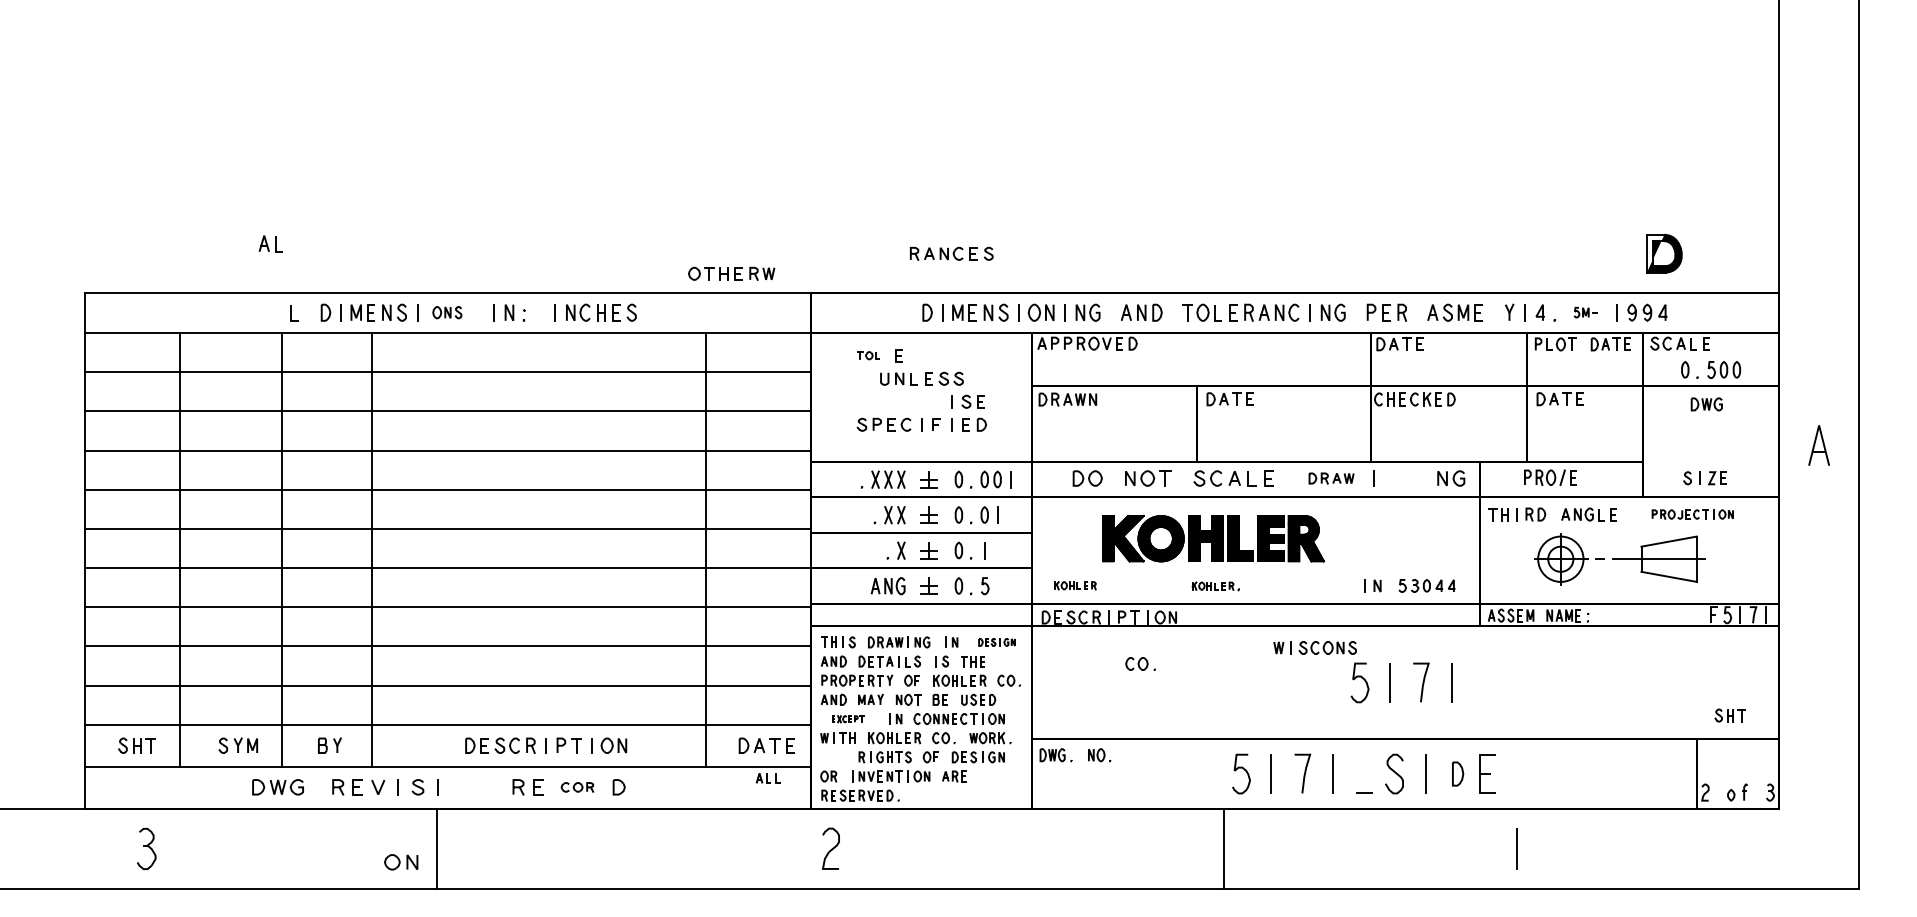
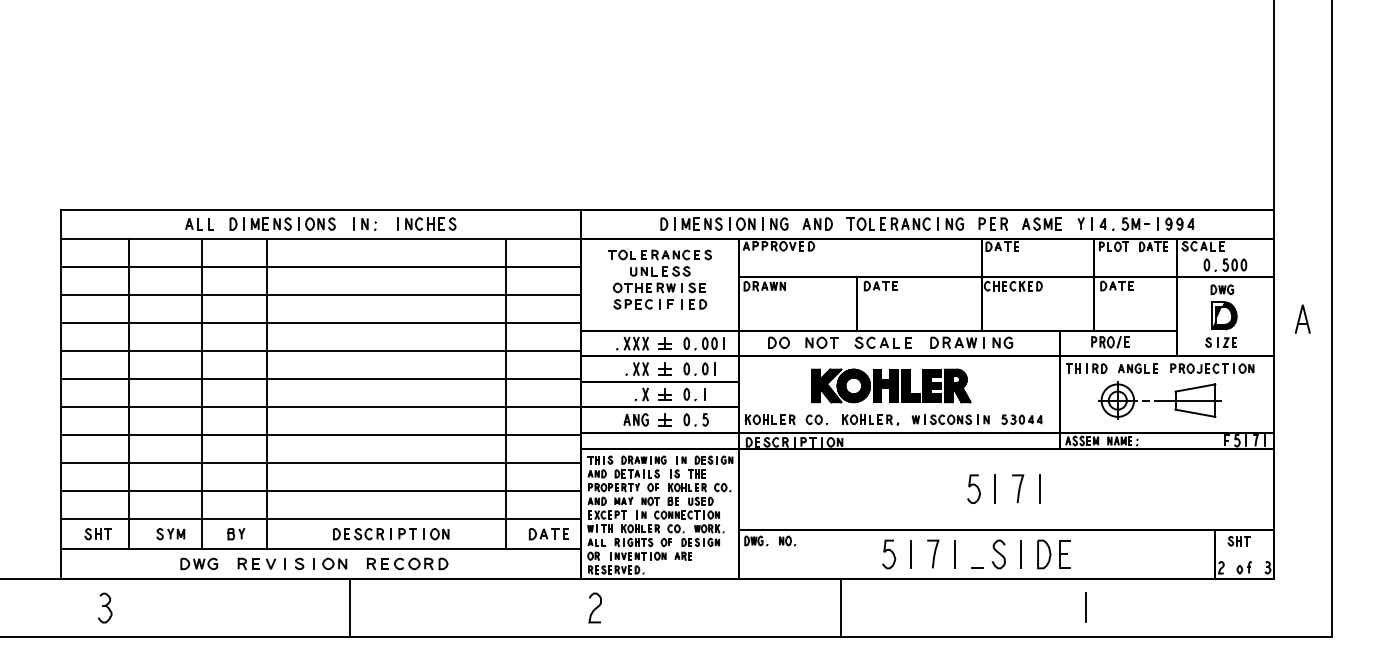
part: (270, 243) -> (193, 223), moved
part: (951, 253) -> (681, 254), moved
part: (1664, 253) -> (1224, 315), moved
part: (731, 273) -> (644, 287), moved
part: (447, 312) -> (320, 223), size x1.43
part: (1585, 312) -> (1135, 223), size x1.67
part: (868, 355) -> (622, 254), size x1.67
part: (1331, 478) -> (953, 342), size x1.43
part: (1451, 478) -> (1003, 342), moved
part: (1692, 514) -> (1212, 368), size x1.43
part: (1213, 538) -> (891, 385), moved
part: (1075, 585) -> (770, 419), size x1.67
part: (1215, 586) -> (870, 420), size x1.67
part: (996, 642) -> (713, 460), size x1.43
part: (1314, 647) -> (941, 419), moved
part: (1140, 663) -> (816, 419), moved
part: (1729, 715) -> (1238, 541), moved
part: (847, 719) -> (607, 515), size x1.67
part: (1457, 773) -> (1043, 554), size x1.67
part: (768, 778) -> (596, 542), moved
part: (577, 787) -> (413, 564), size x1.67
line: (437, 848) -> (349, 607), moved
line: (1223, 848) -> (840, 607), moved
part: (401, 862) -> (334, 564), moved

